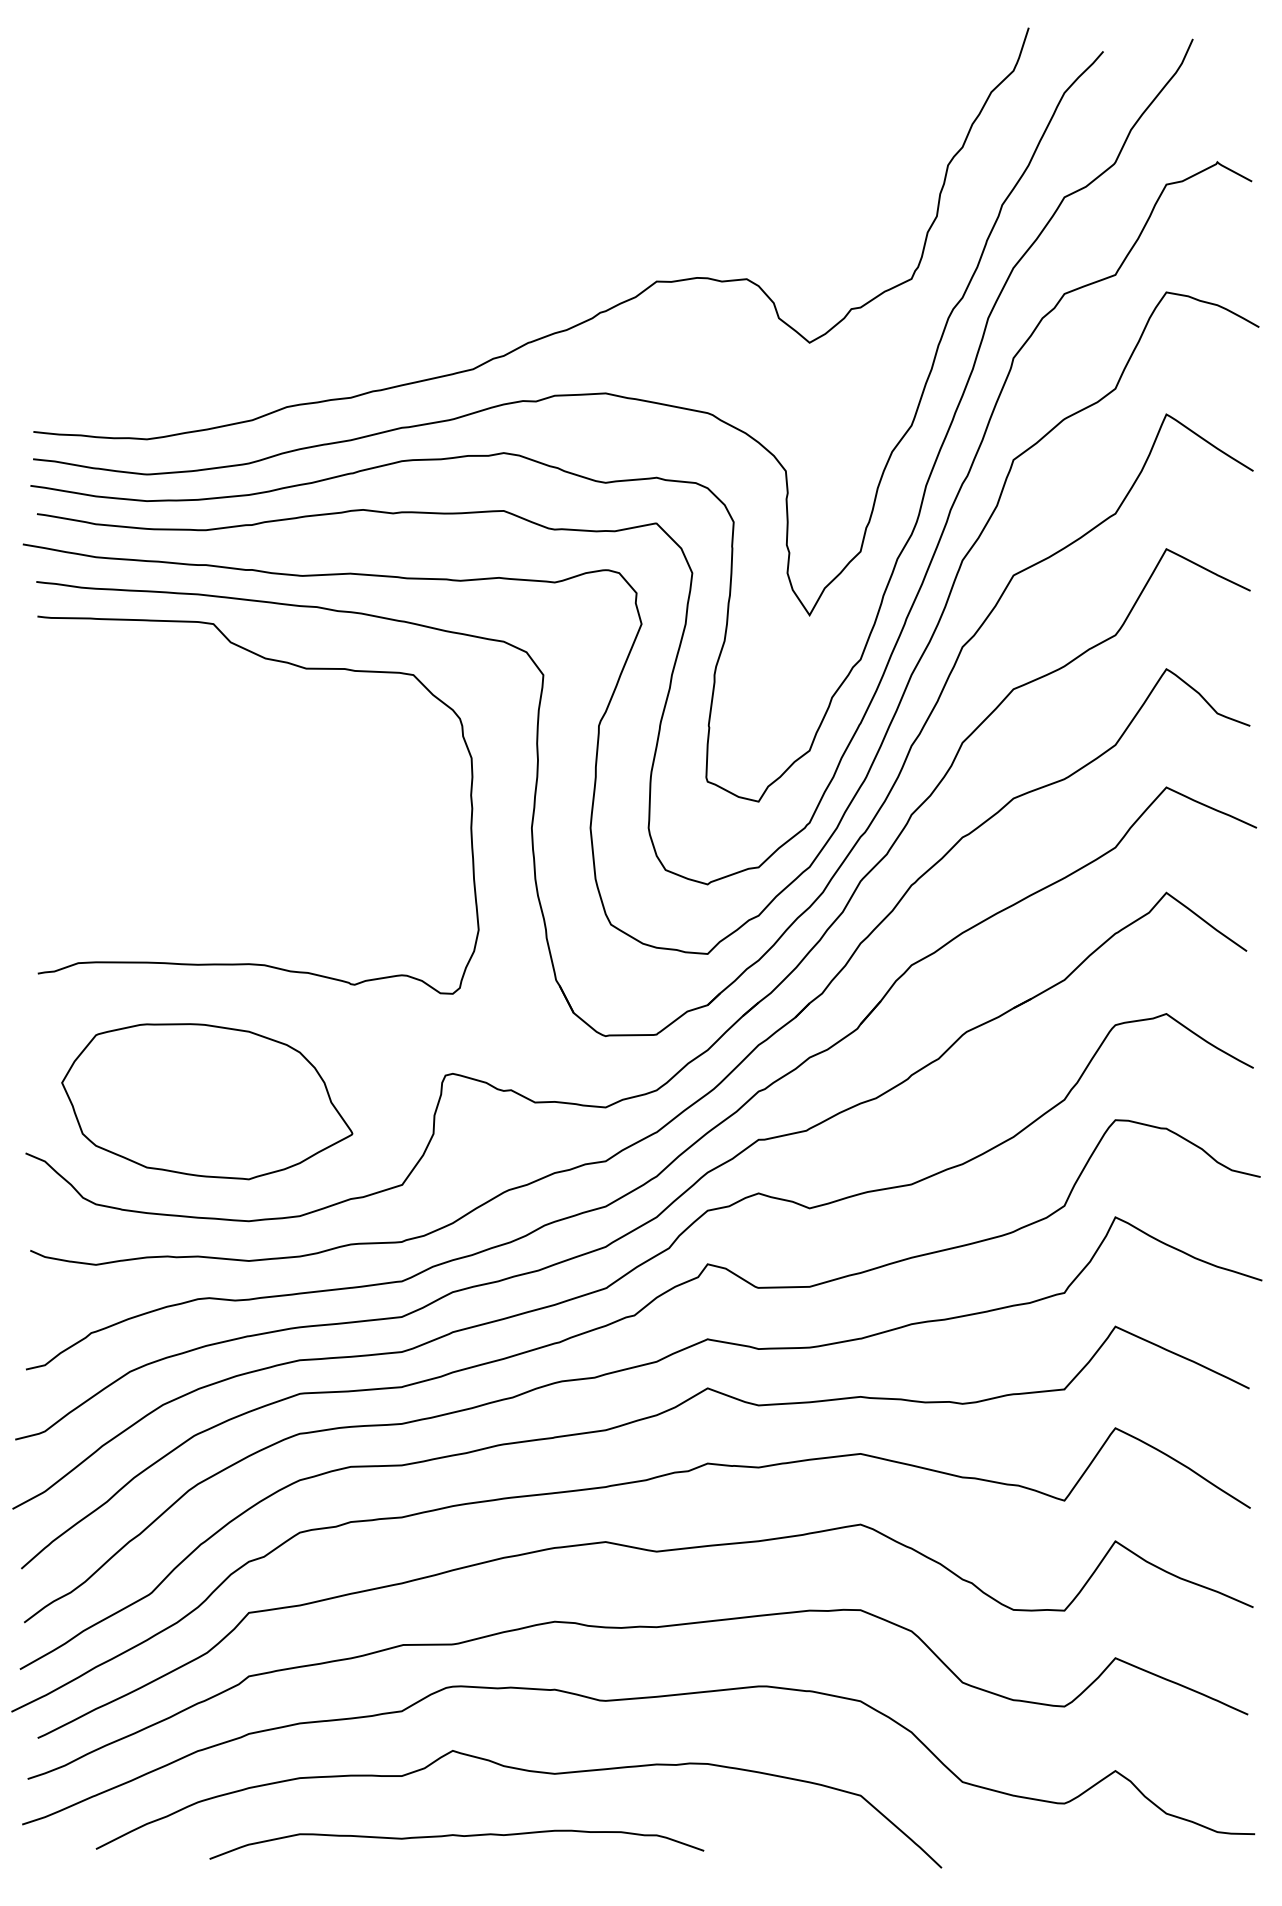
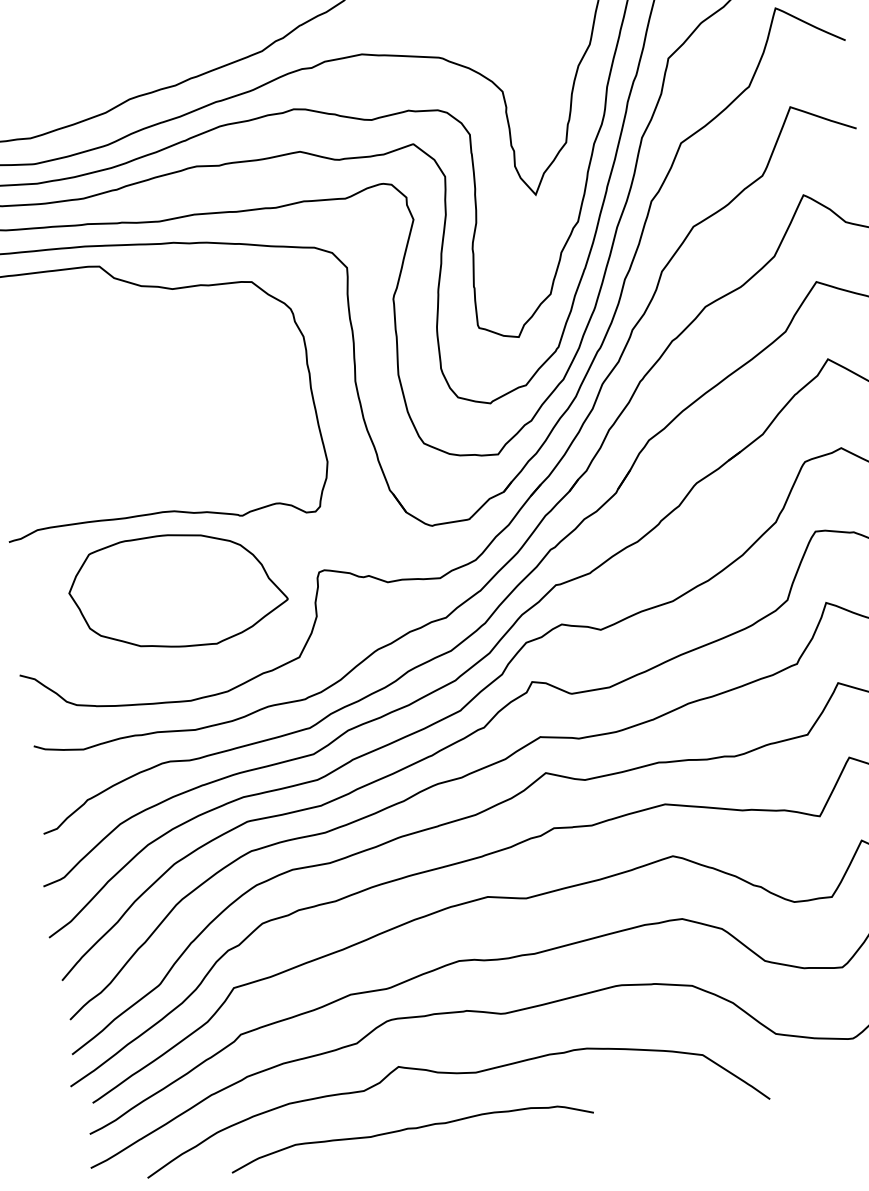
part: (207, 1101) -> (178, 591), moved

